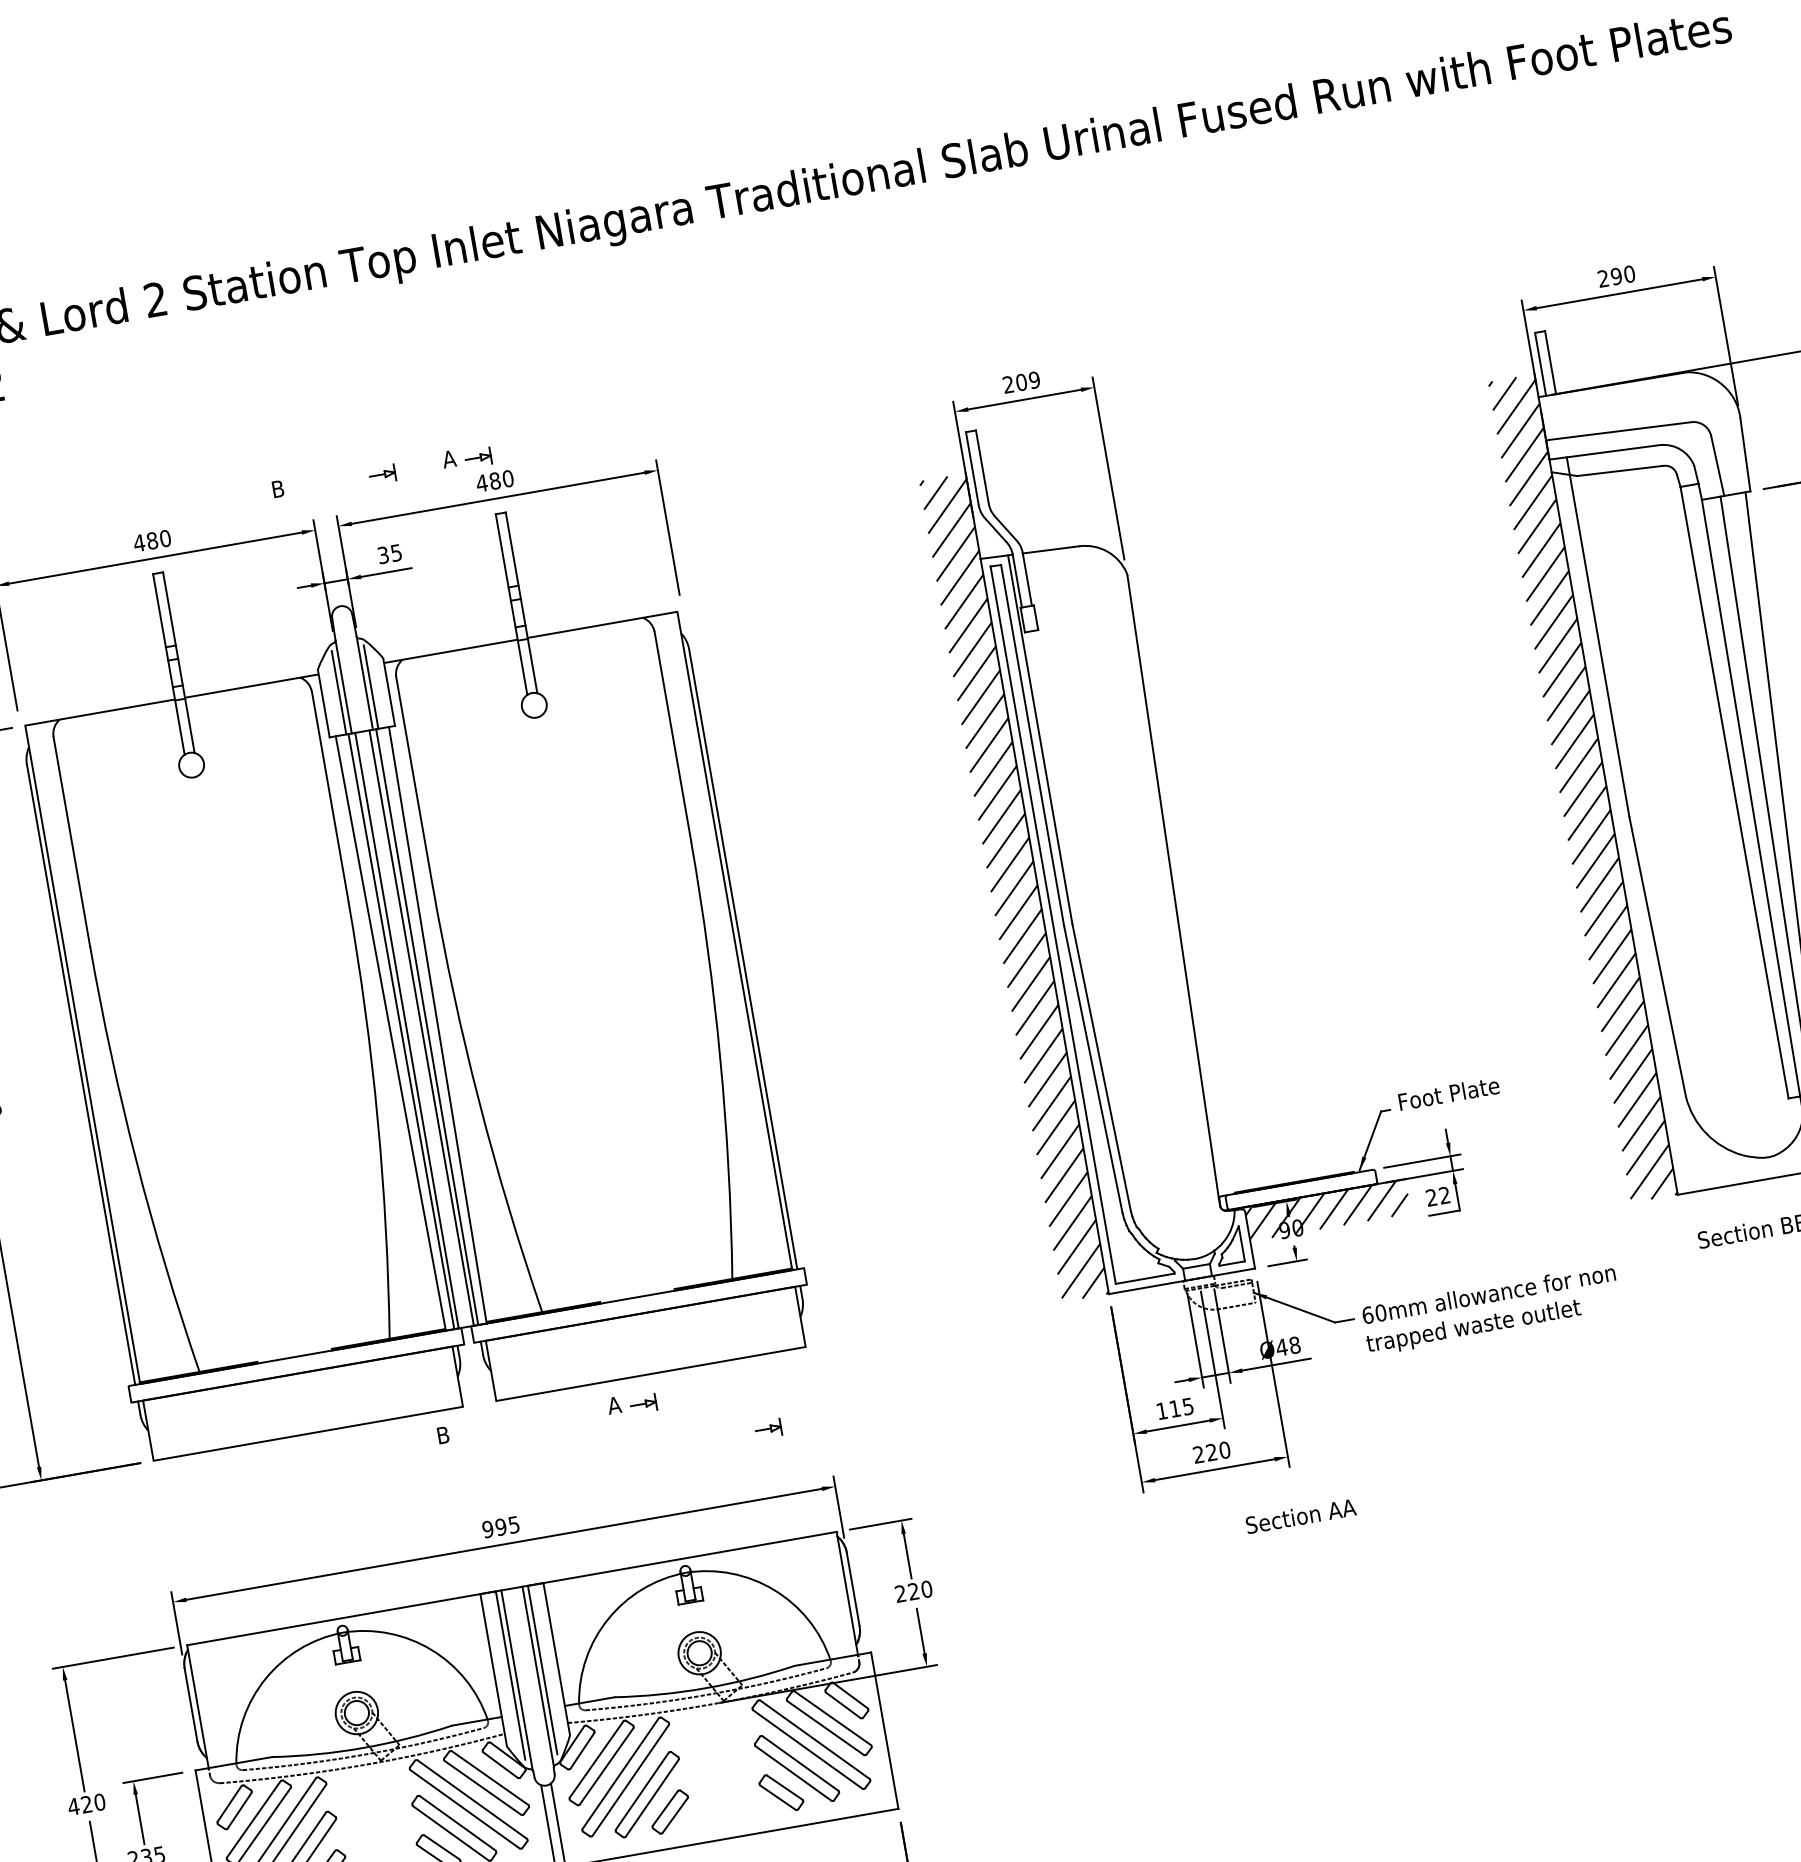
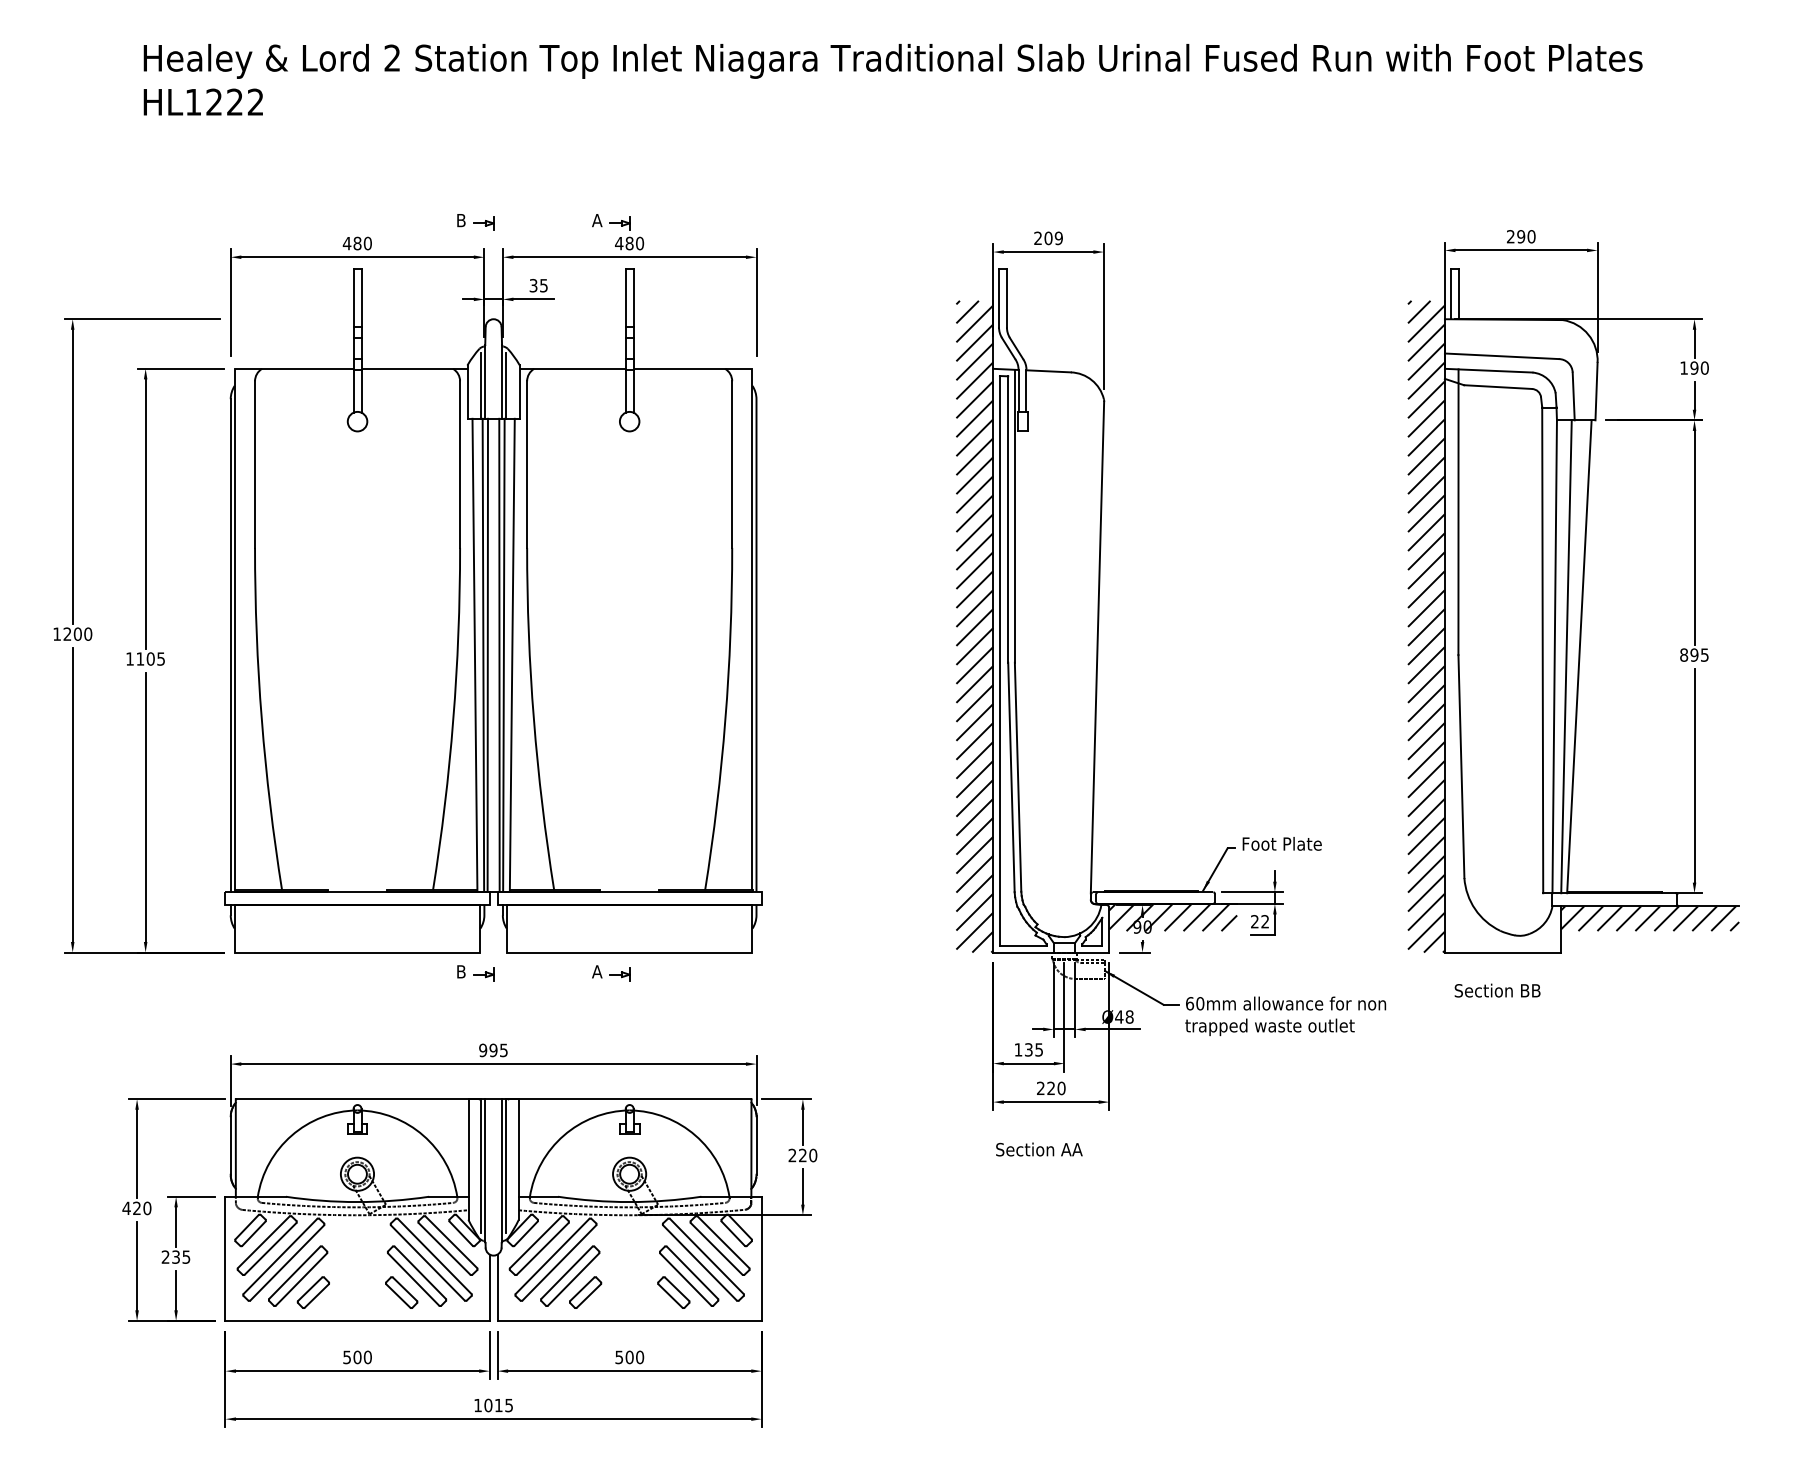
part: (382, 474) -> (483, 223), moved
text: (1174, 1408) -> (1028, 1049), 115 -> 135
part: (768, 1428) -> (483, 974), moved
text: (1301, 1516) -> (1039, 1149), moved

